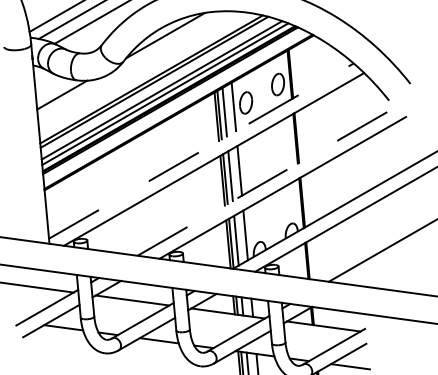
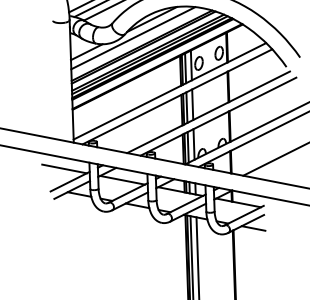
line: (137, 68) -> (133, 38), added
line: (200, 151) -> (169, 91), dashed -> solid
line: (267, 181) -> (209, 112), dashed -> solid

